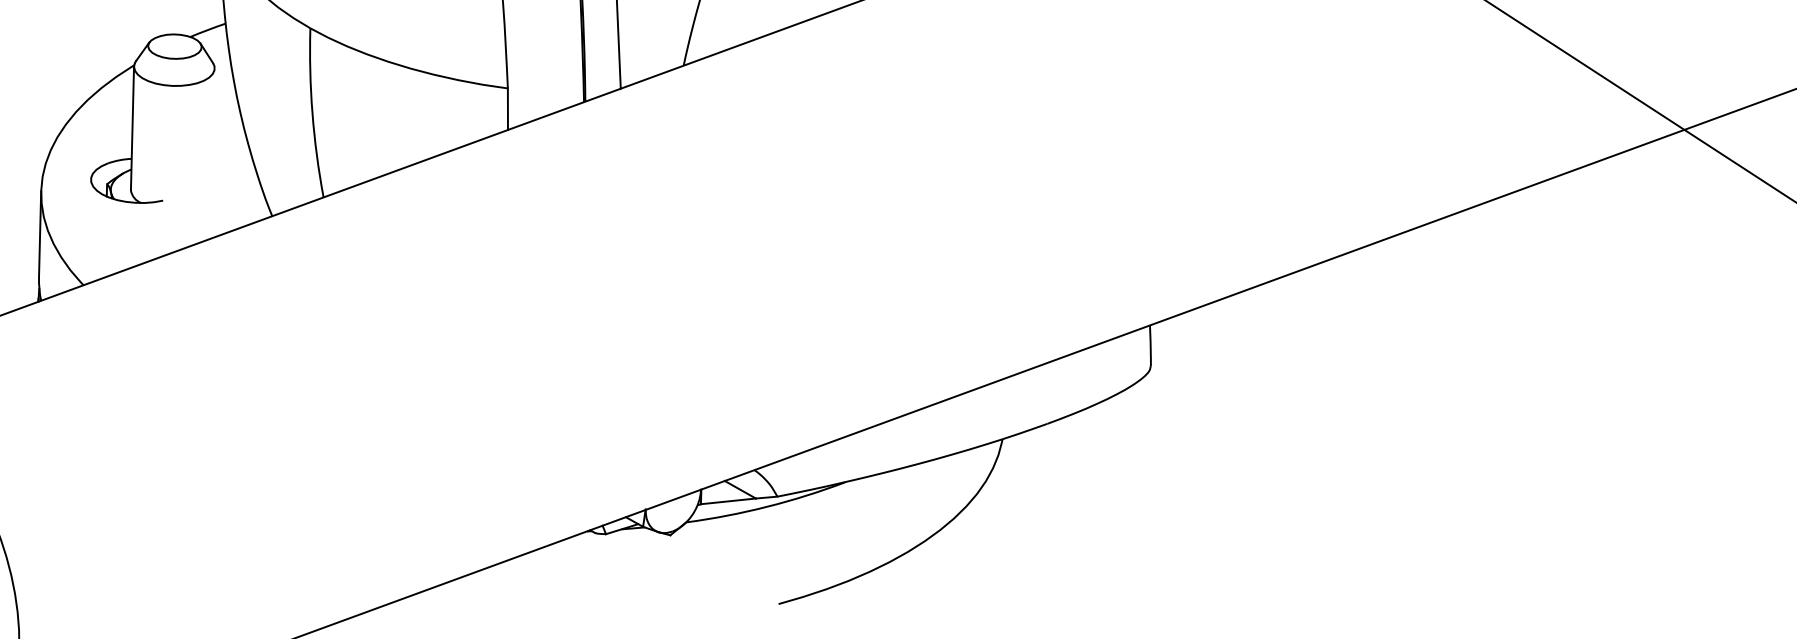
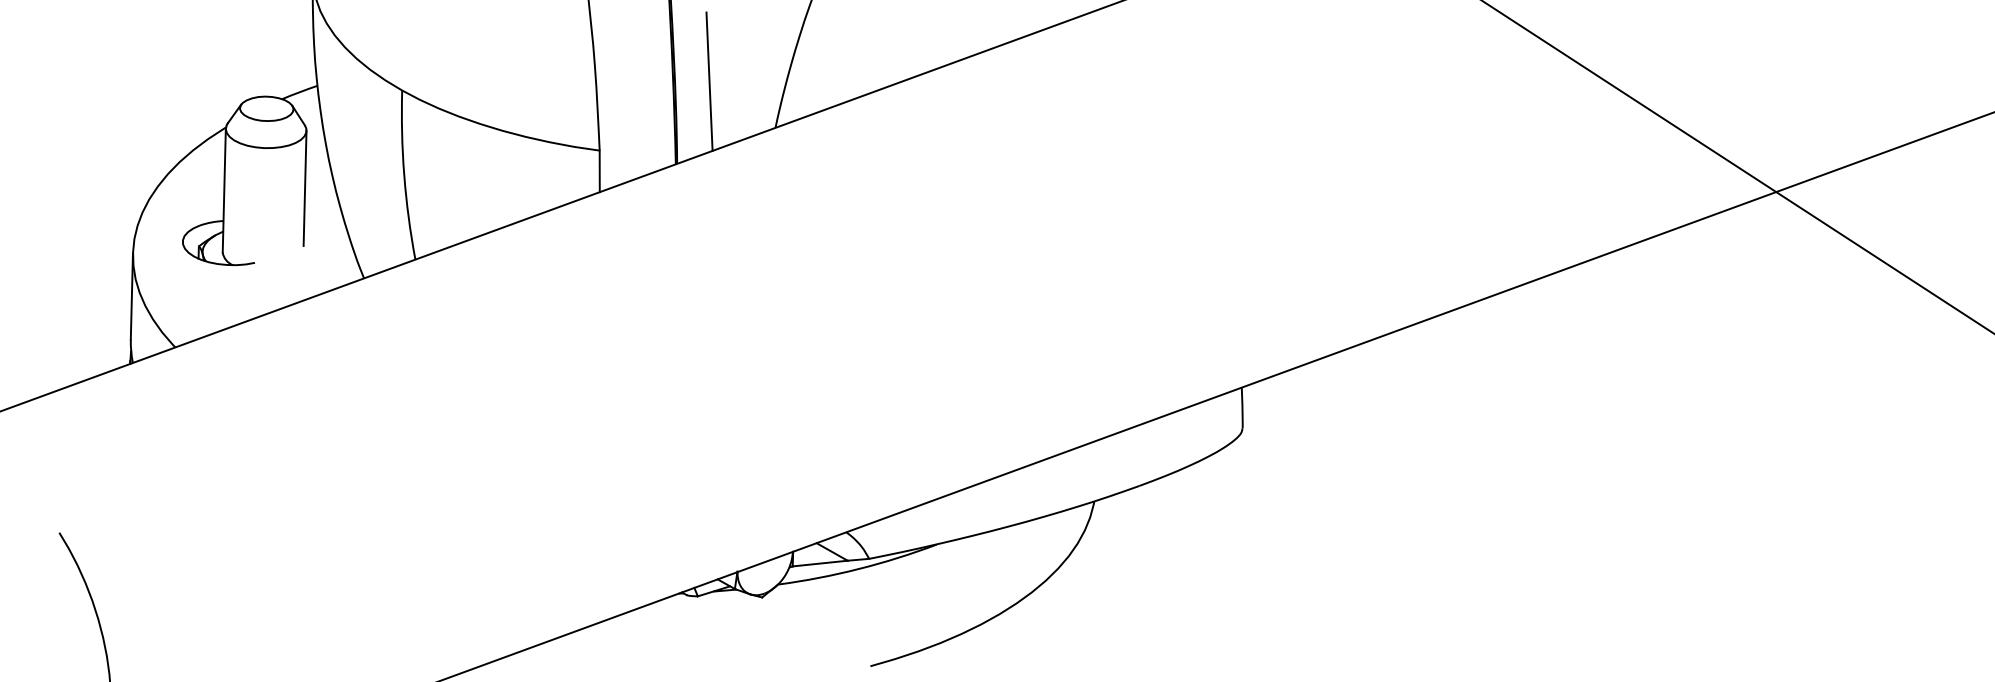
line: (212, 125) -> (304, 187), added

